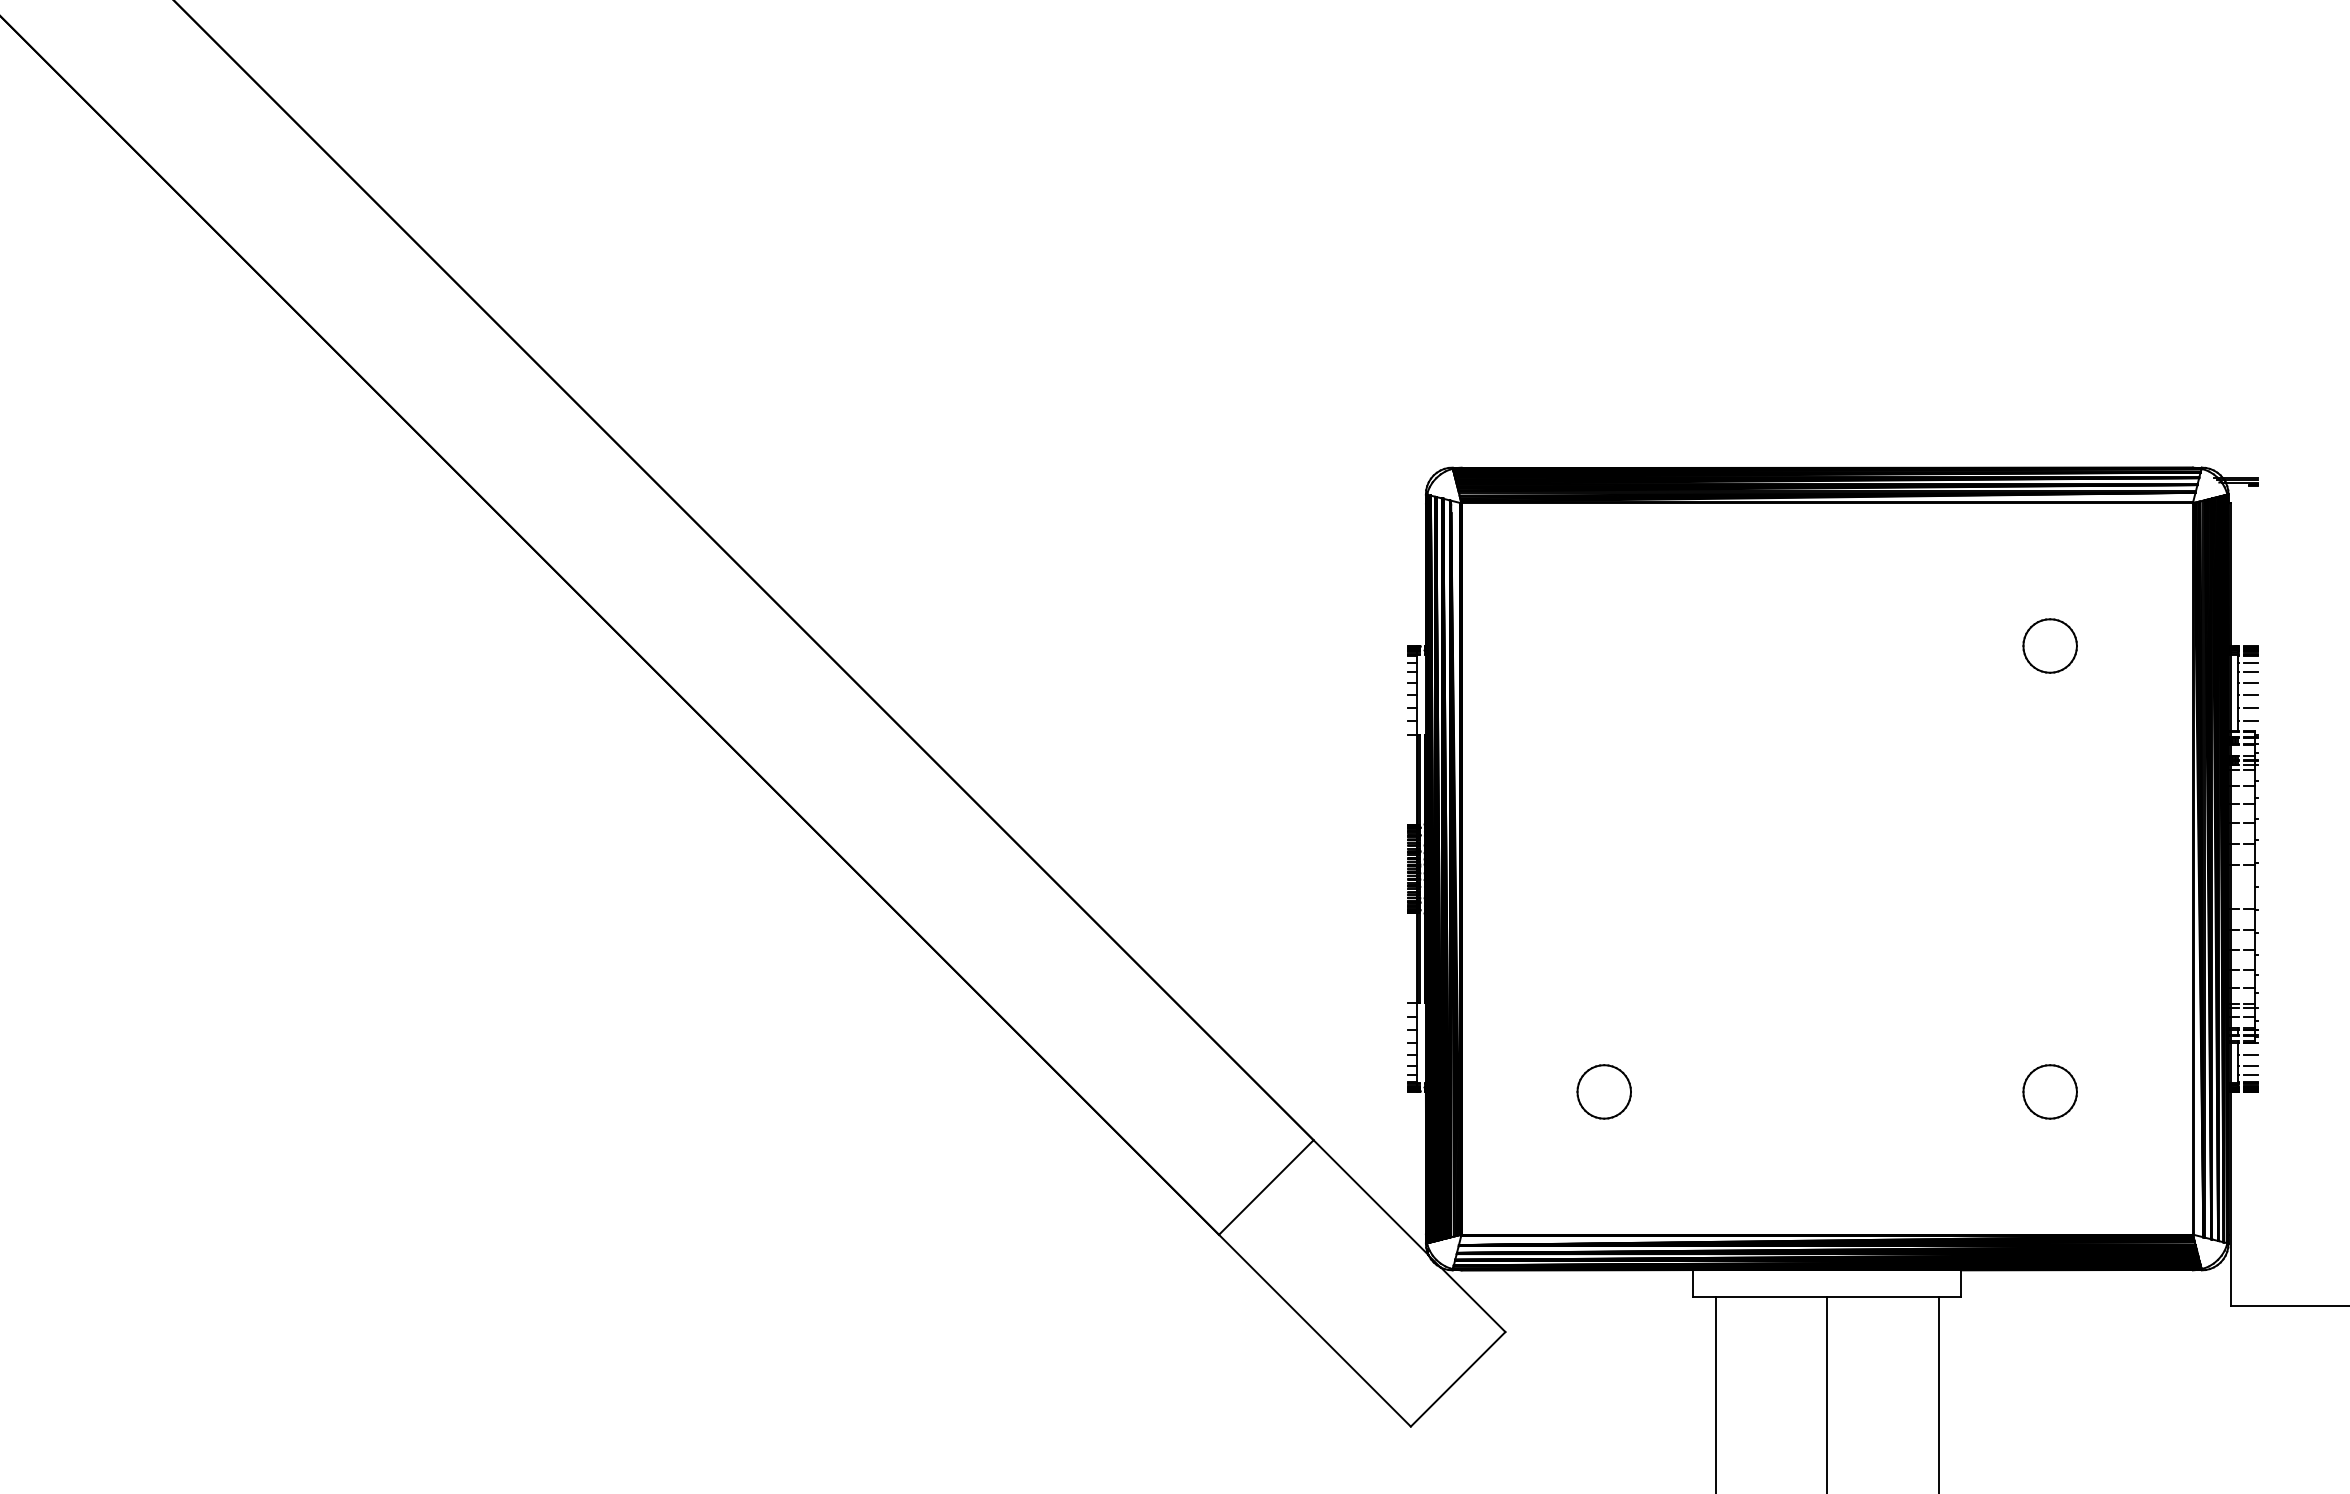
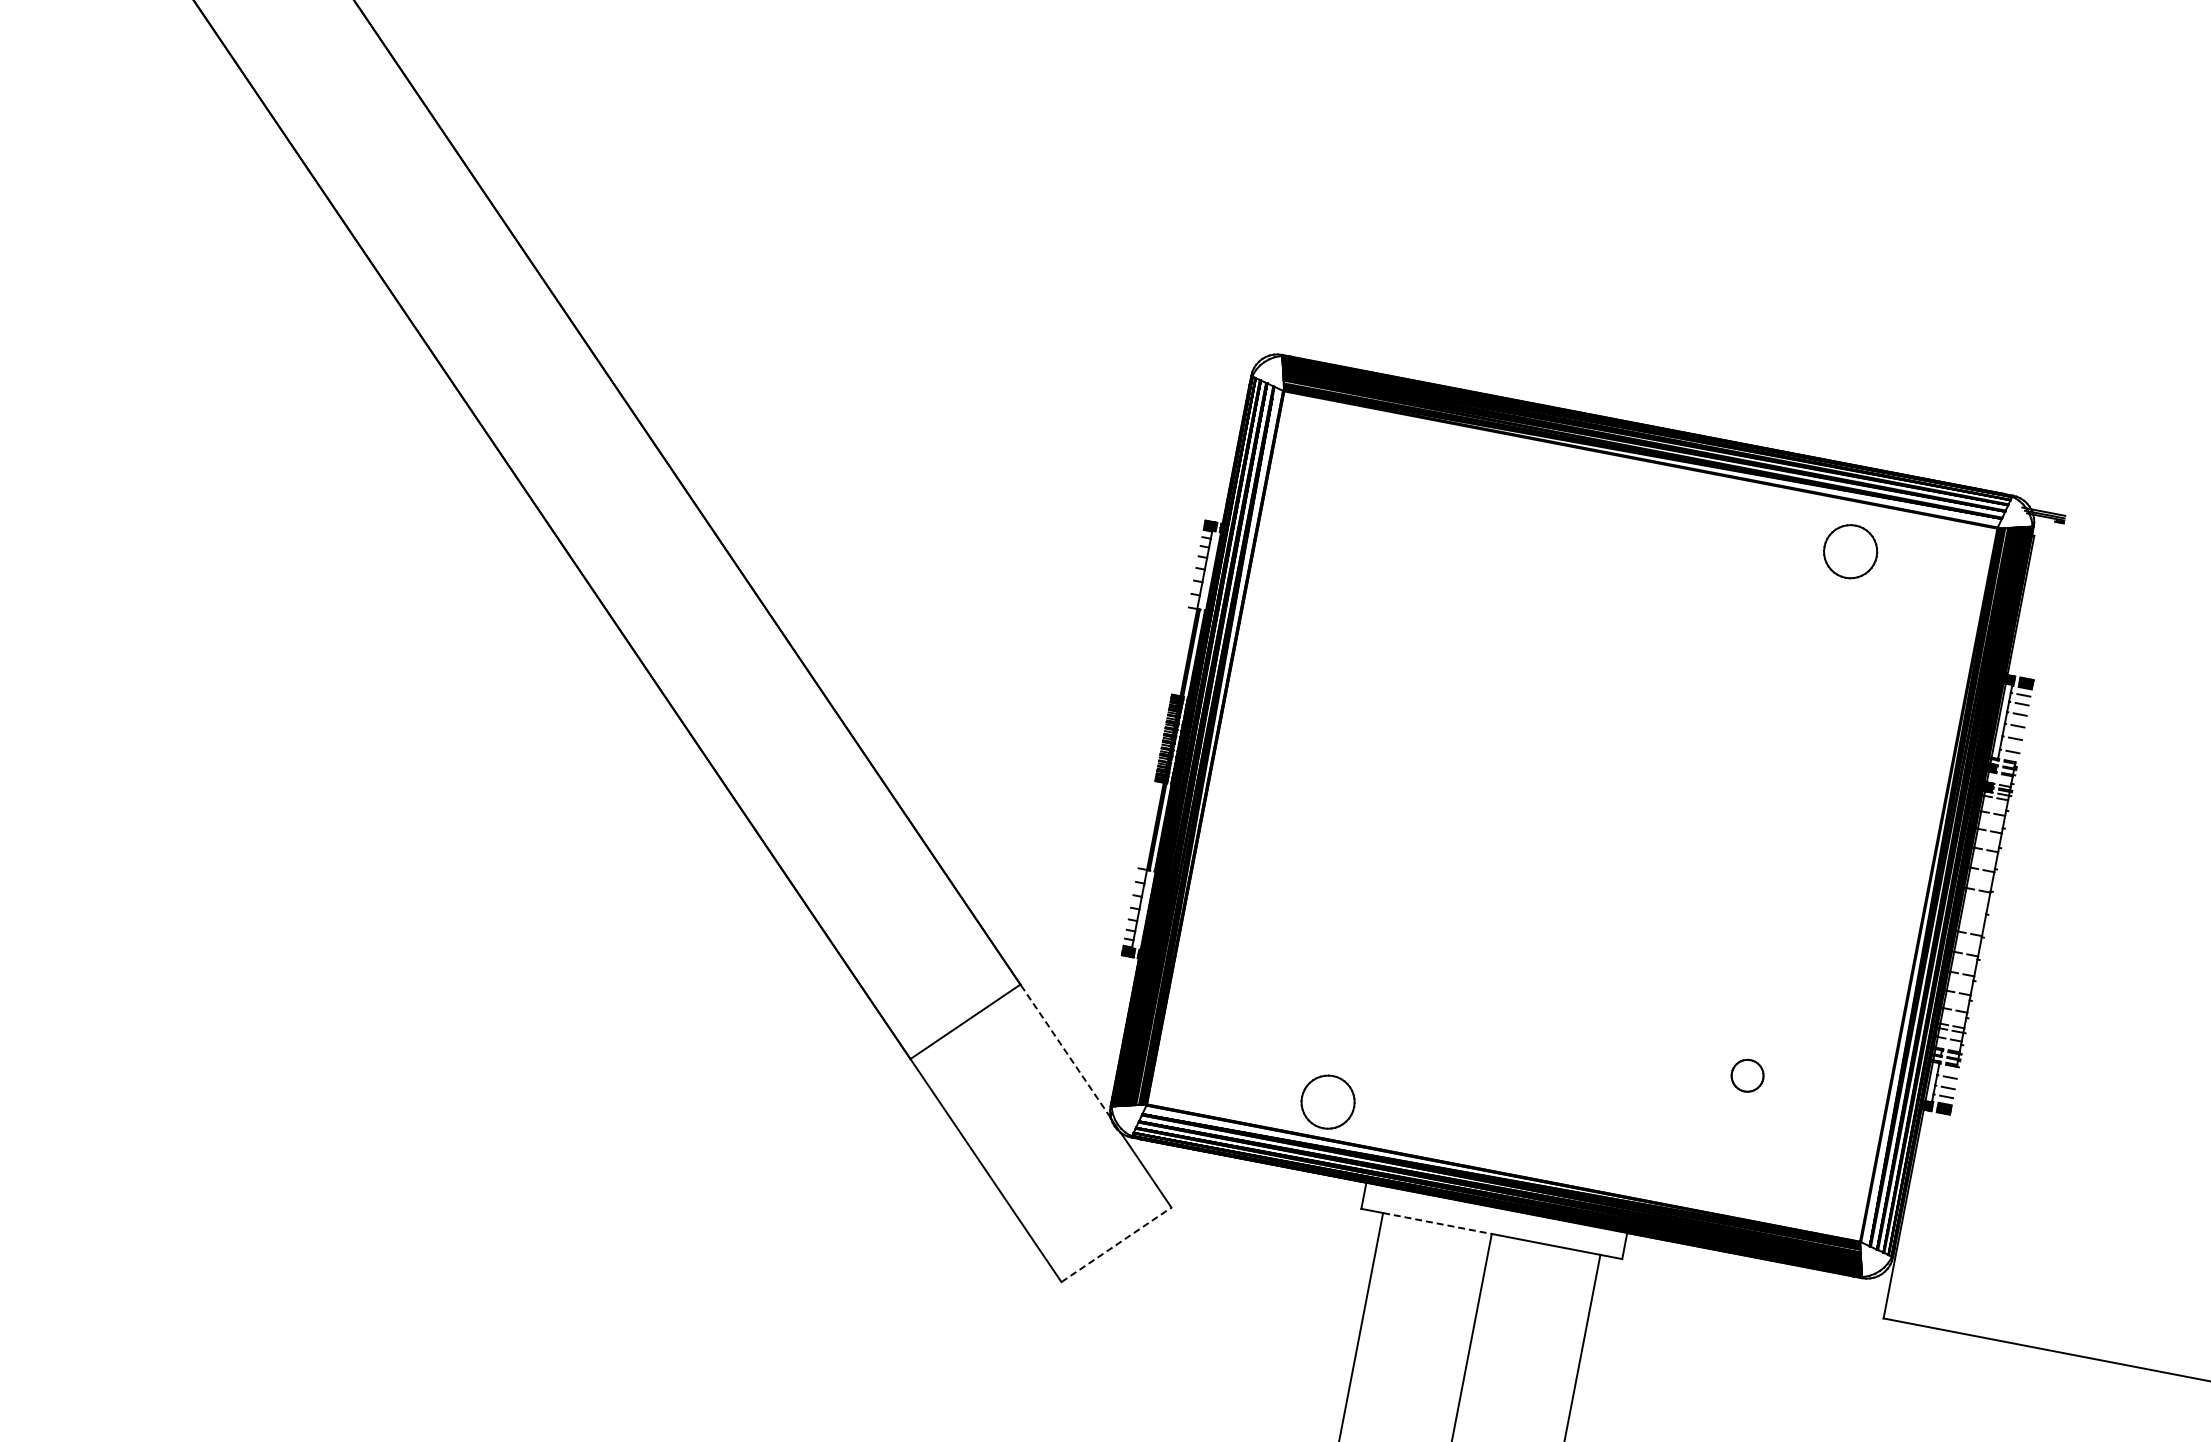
part: (2049, 645) -> (1850, 551), moved
part: (1603, 1091) -> (1327, 1101), moved
part: (2049, 1091) -> (1747, 1075), size x0.6
line: (1370, 1197) -> (1065, 1051), solid -> dashed
line: (1771, 1297) -> (1437, 1223), solid -> dashed
line: (1458, 1379) -> (1116, 1245), solid -> dashed

